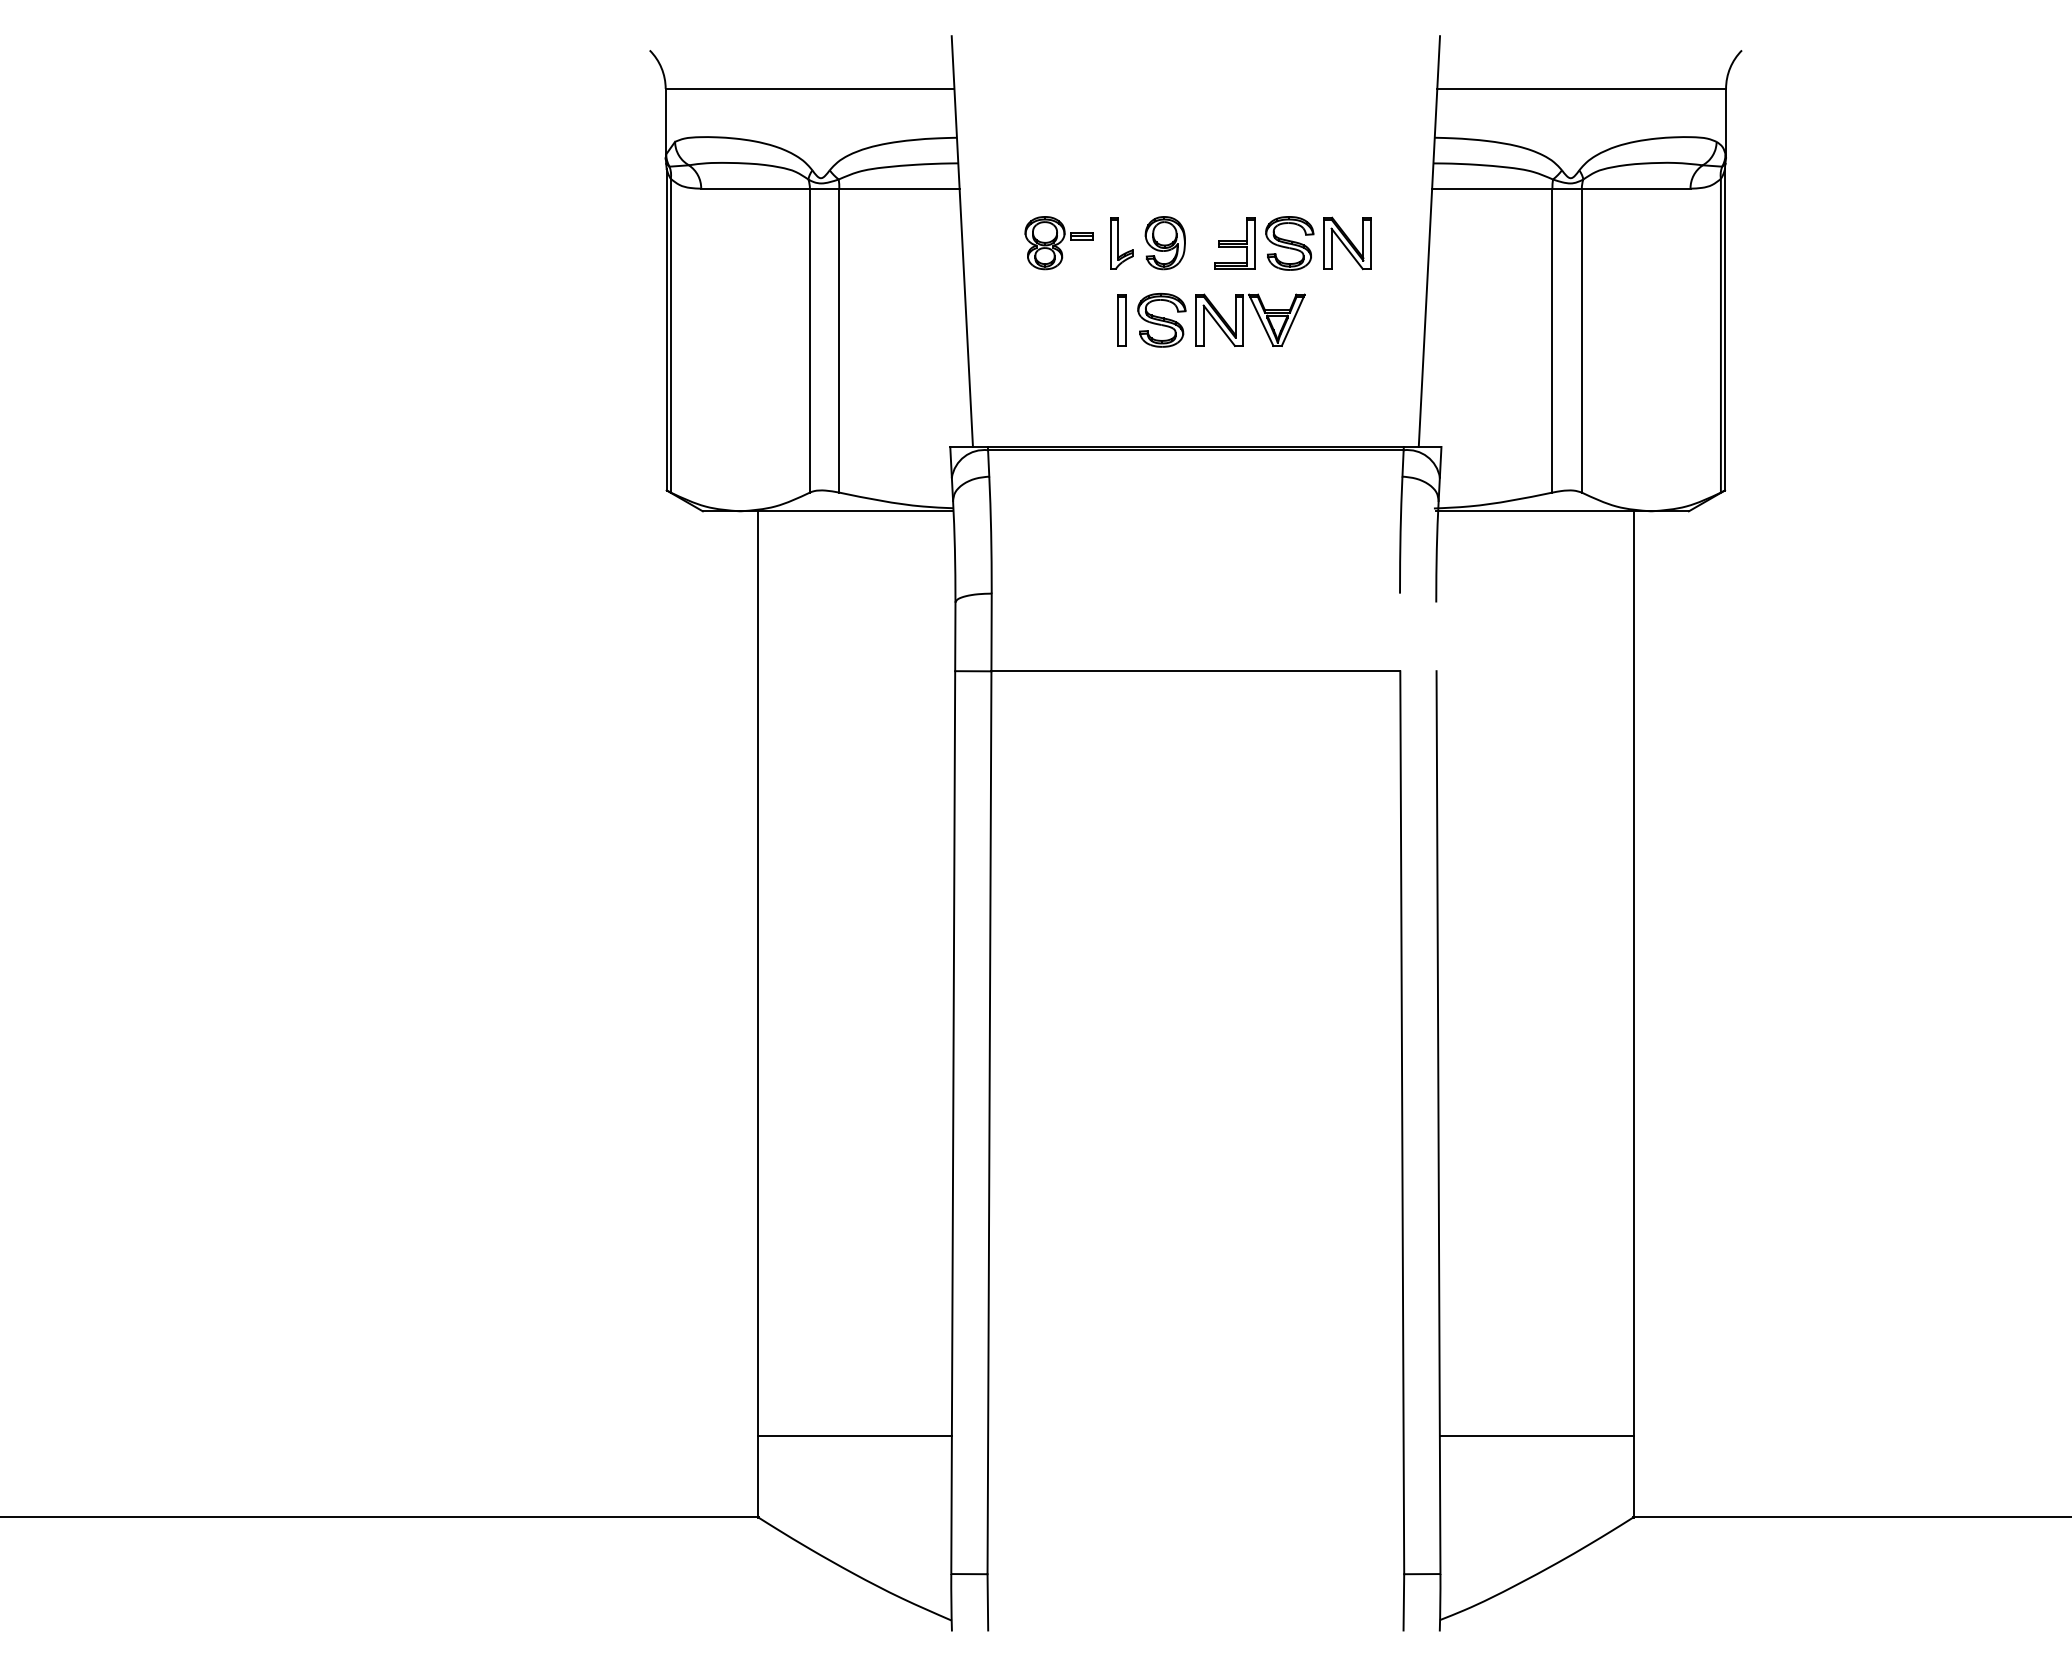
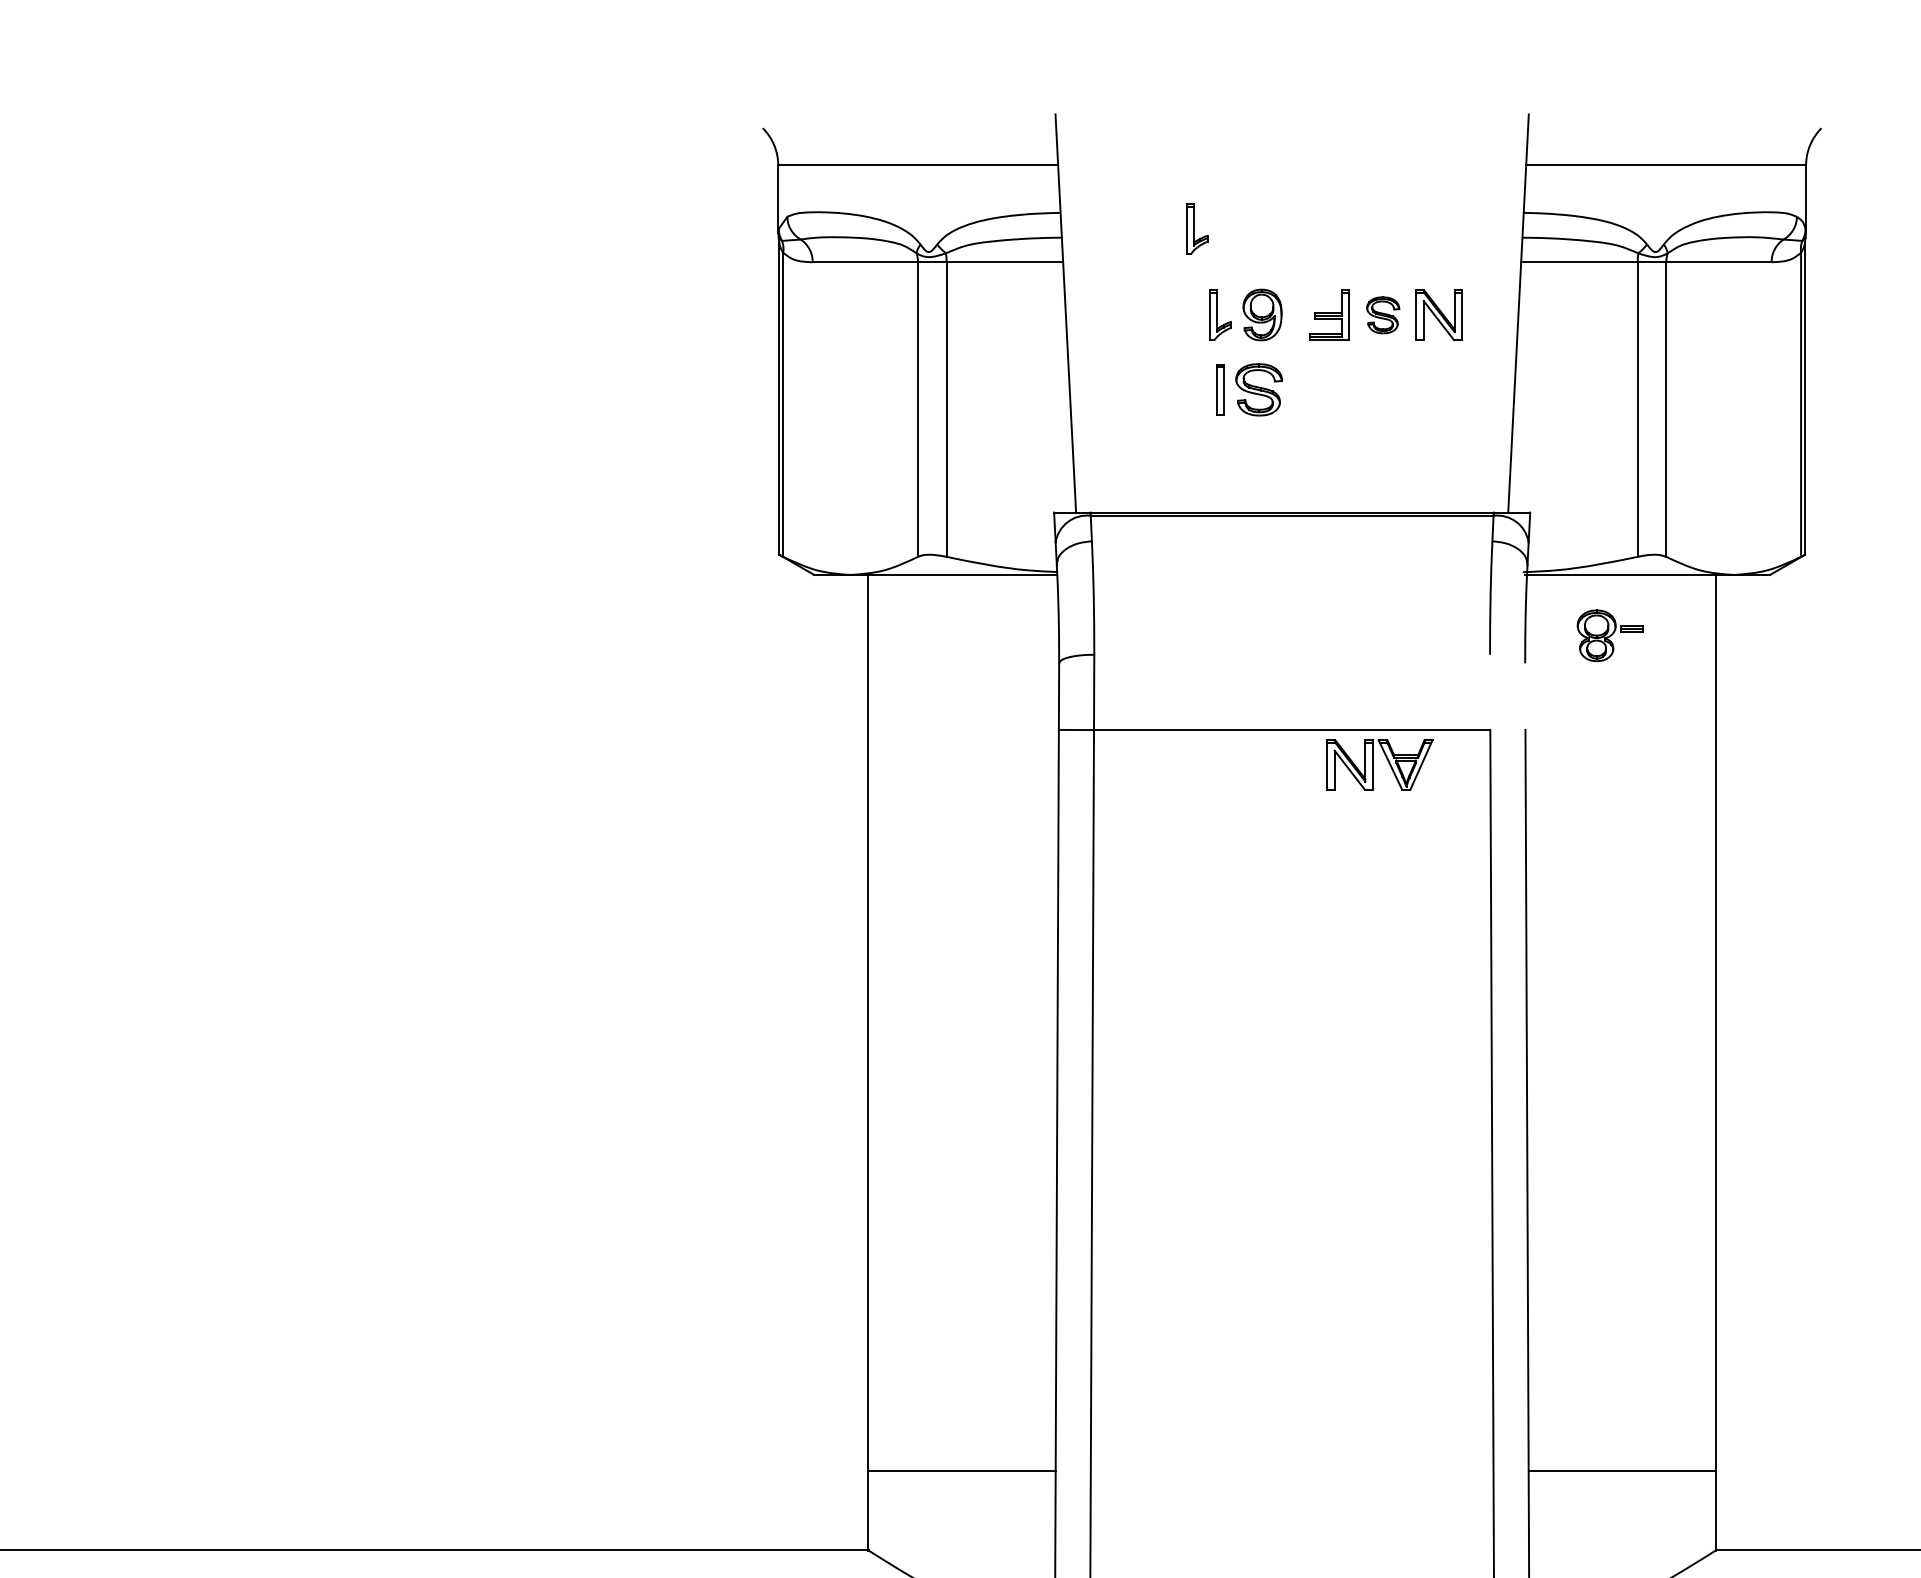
part: (1097, 154) -> (1196, 229), added
part: (1058, 243) -> (1609, 636), moved
part: (1289, 243) -> (1382, 315), size x0.7
part: (1243, 319) -> (1373, 764), moved

